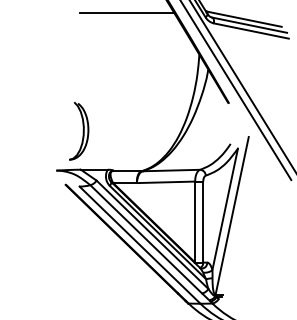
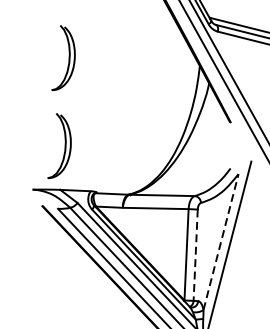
line: (126, 12) -> (119, 14), removed
part: (79, 53) -> (64, 58), added
line: (225, 208) -> (221, 241), solid -> dashed
line: (203, 222) -> (195, 255), solid -> dashed

